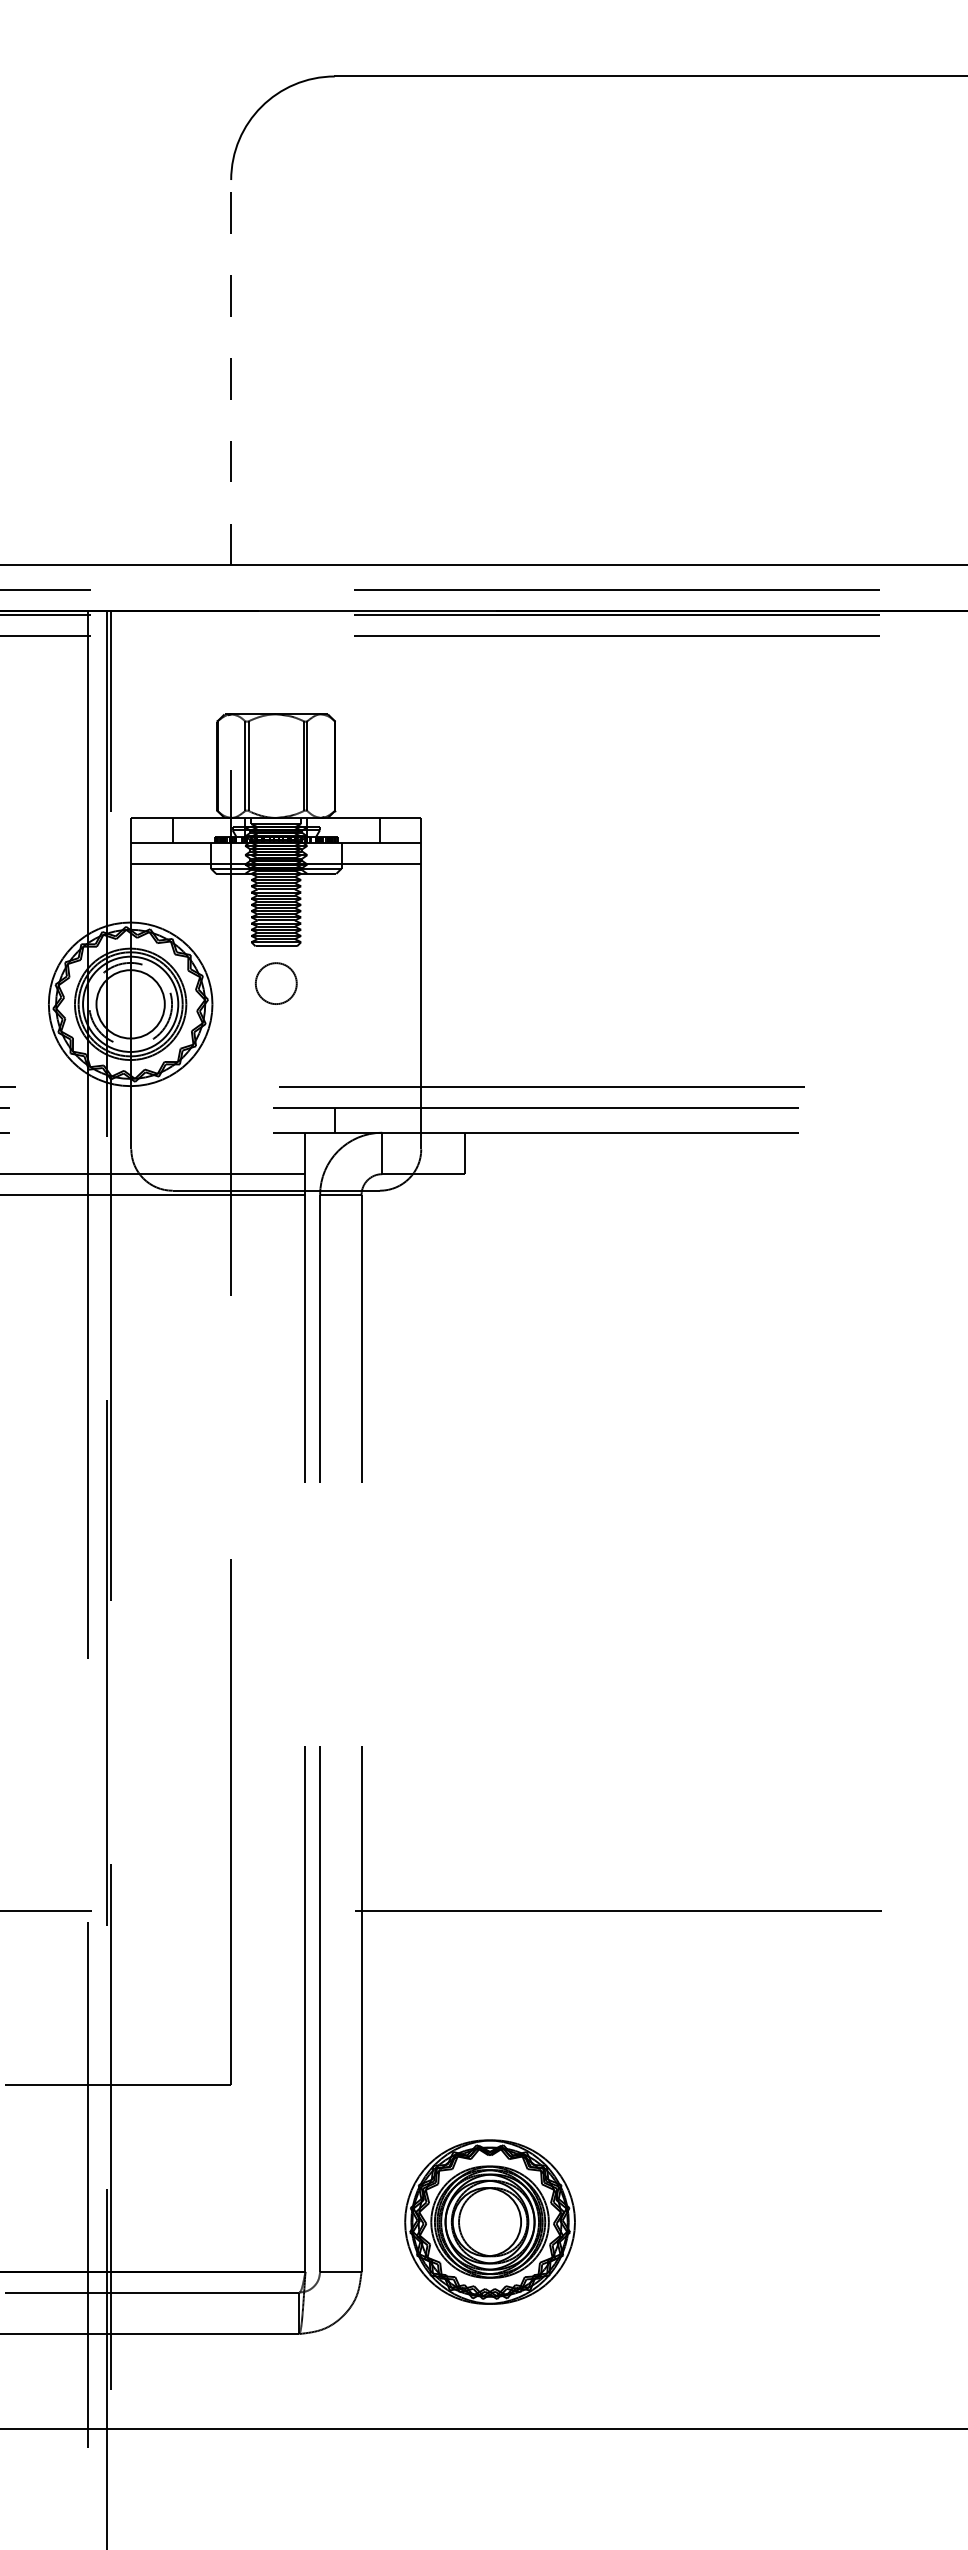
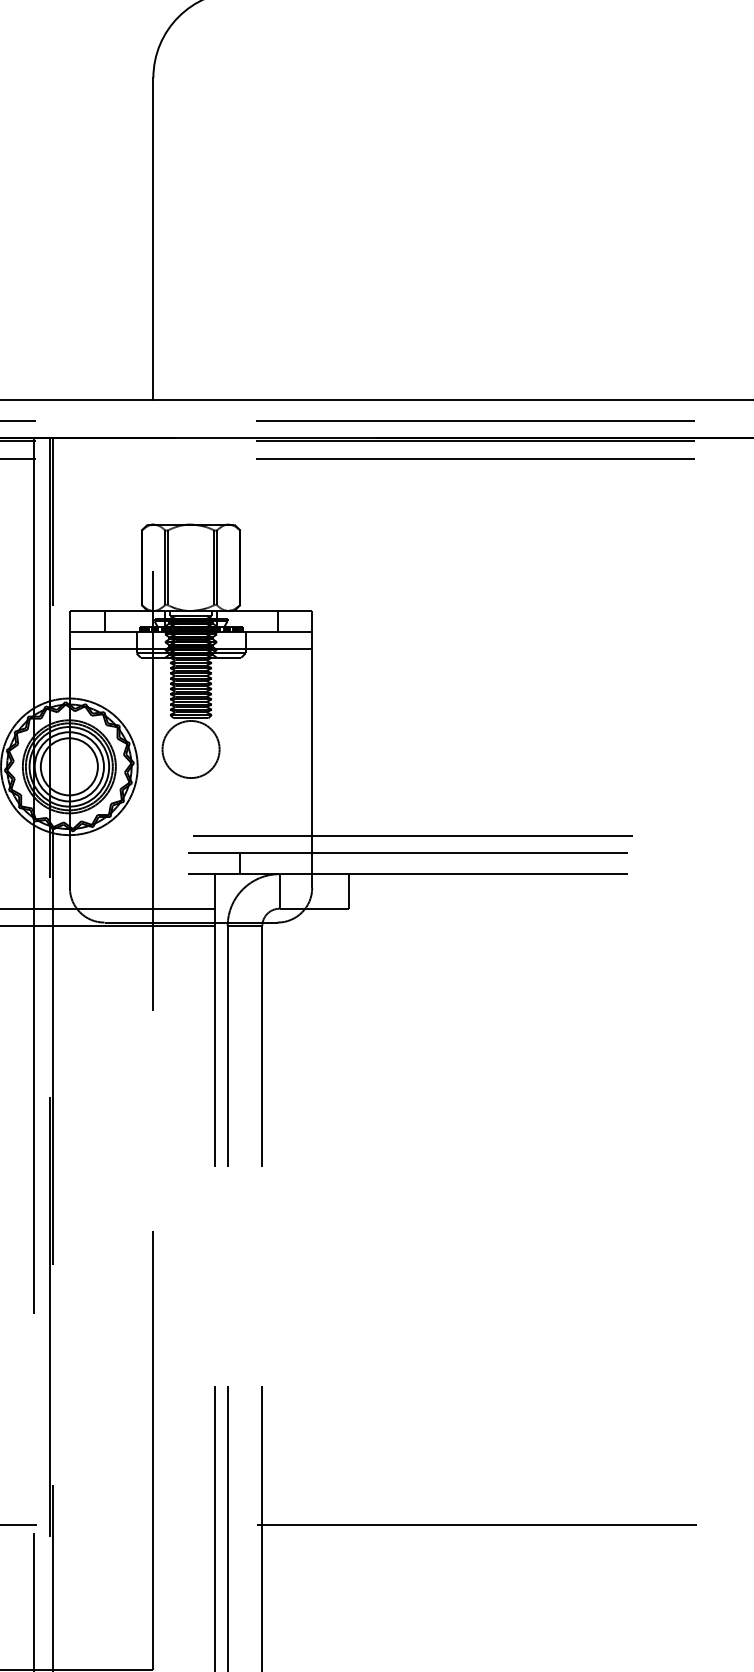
line: (231, 372) -> (153, 238), dashed -> solid
circle: (276, 983) -> (191, 749), size x1.67
circle: (130, 1003) -> (69, 766), dashed -> solid

